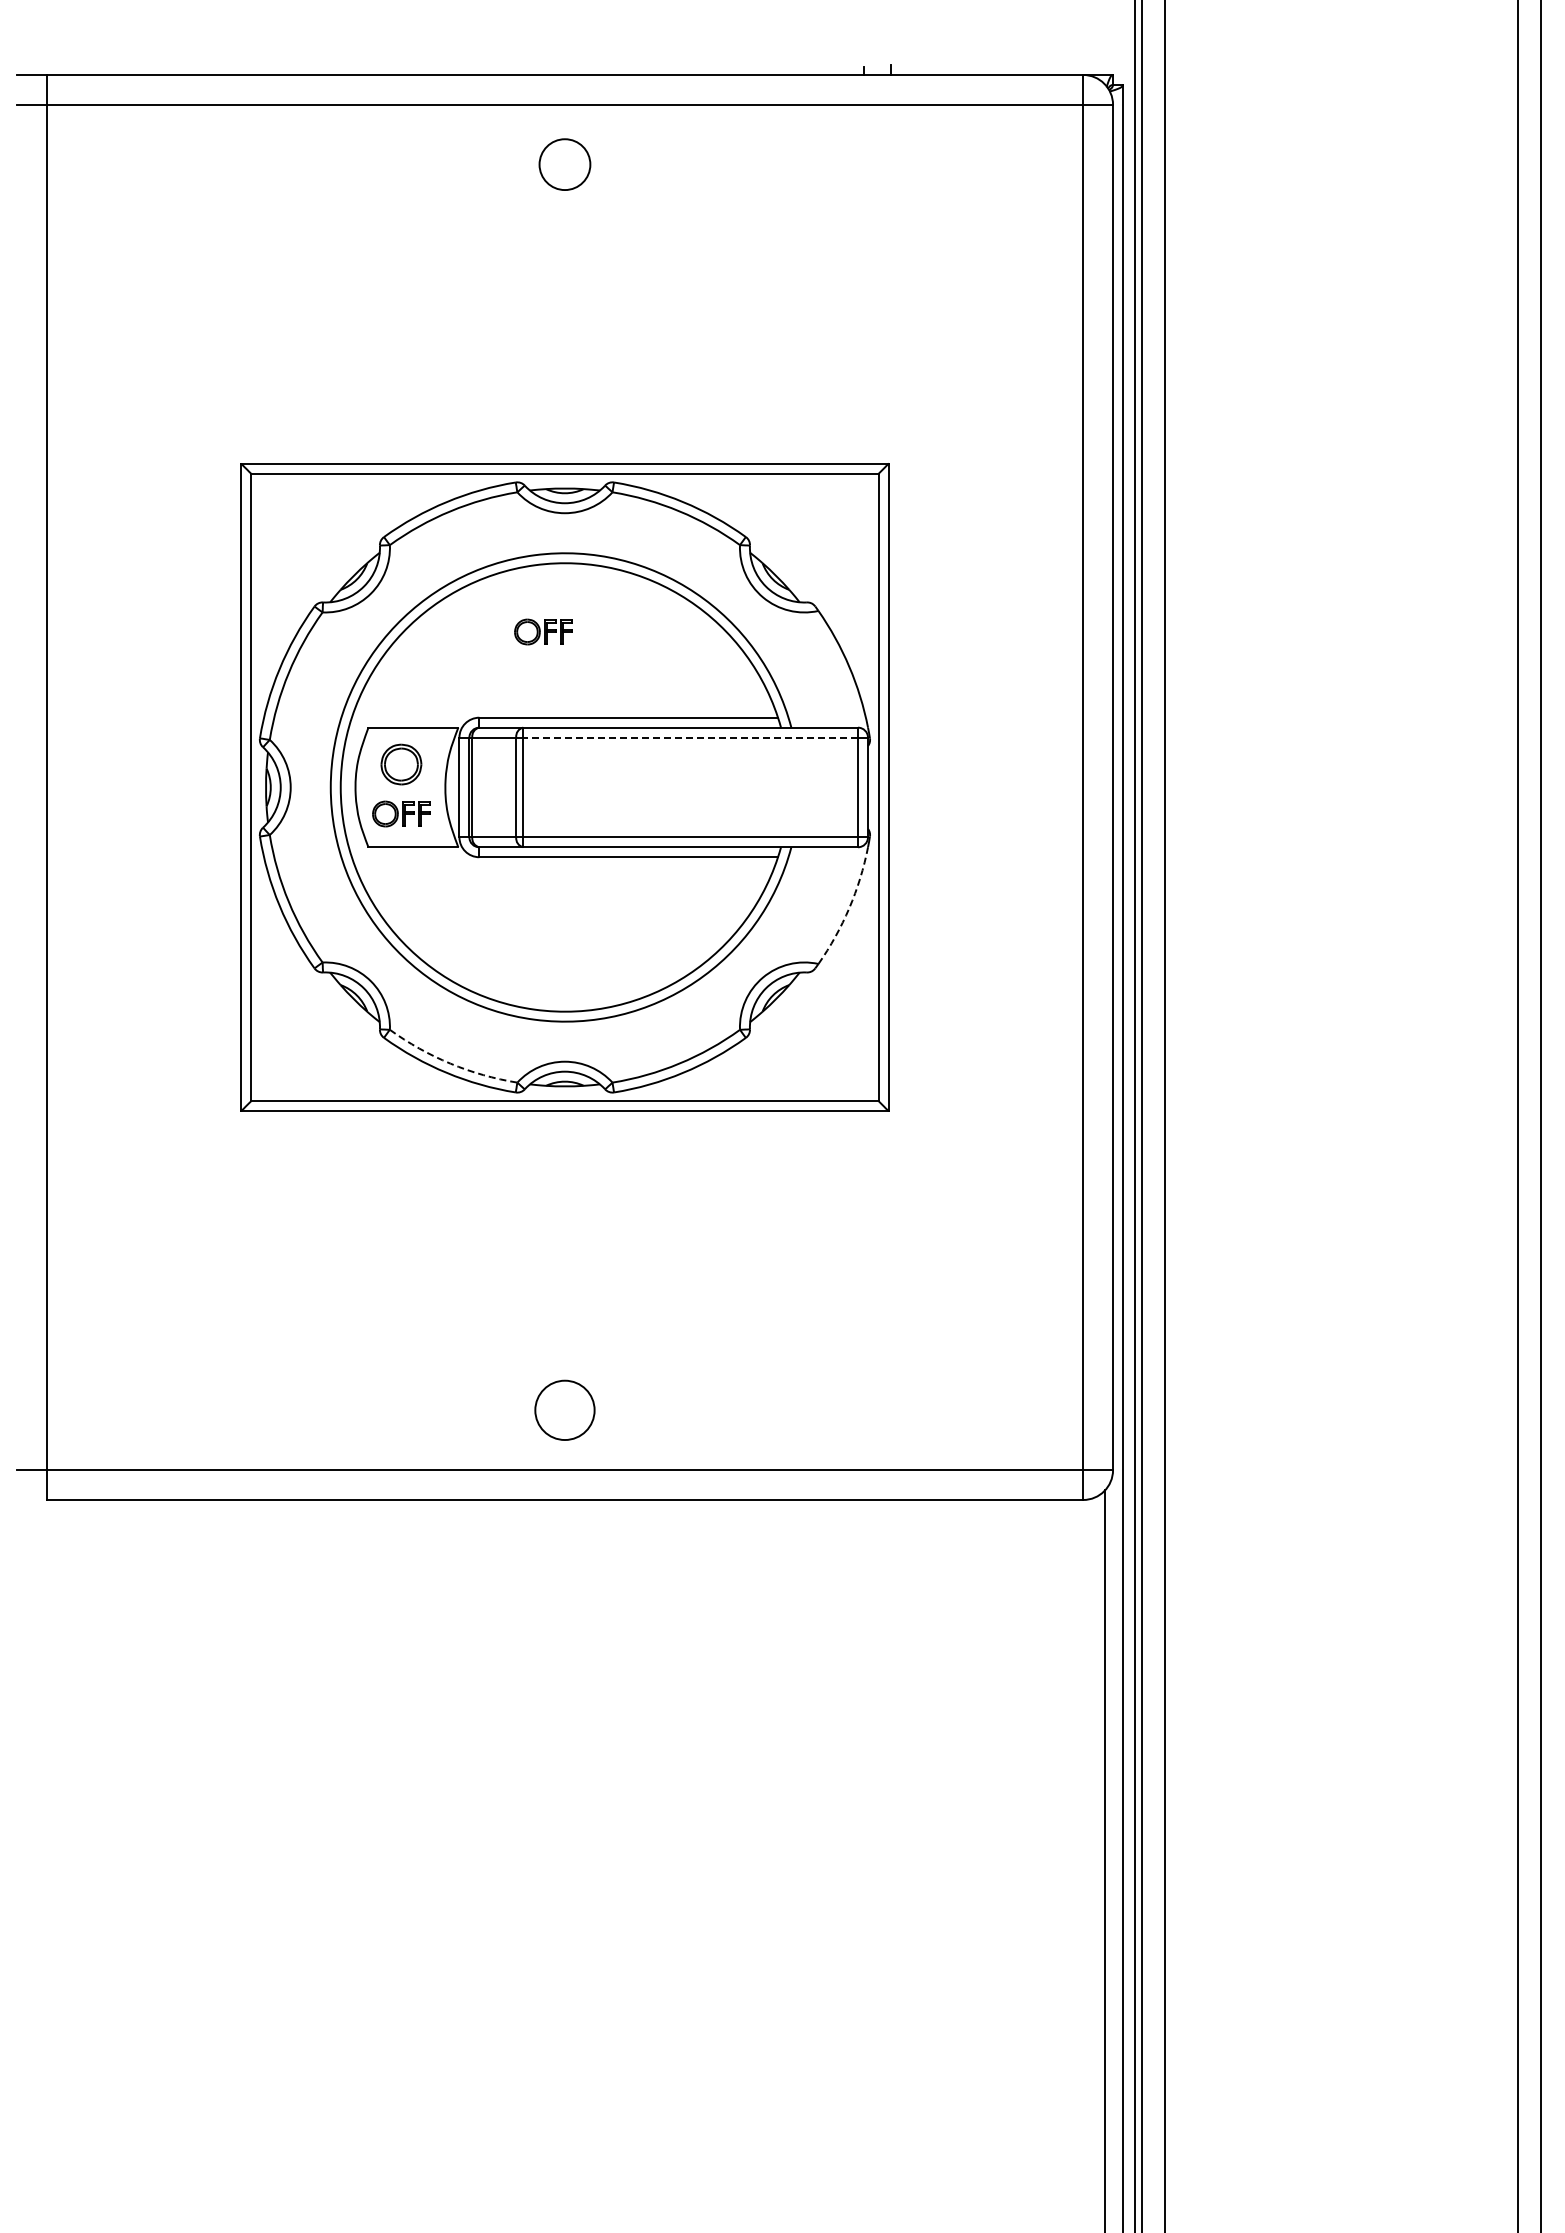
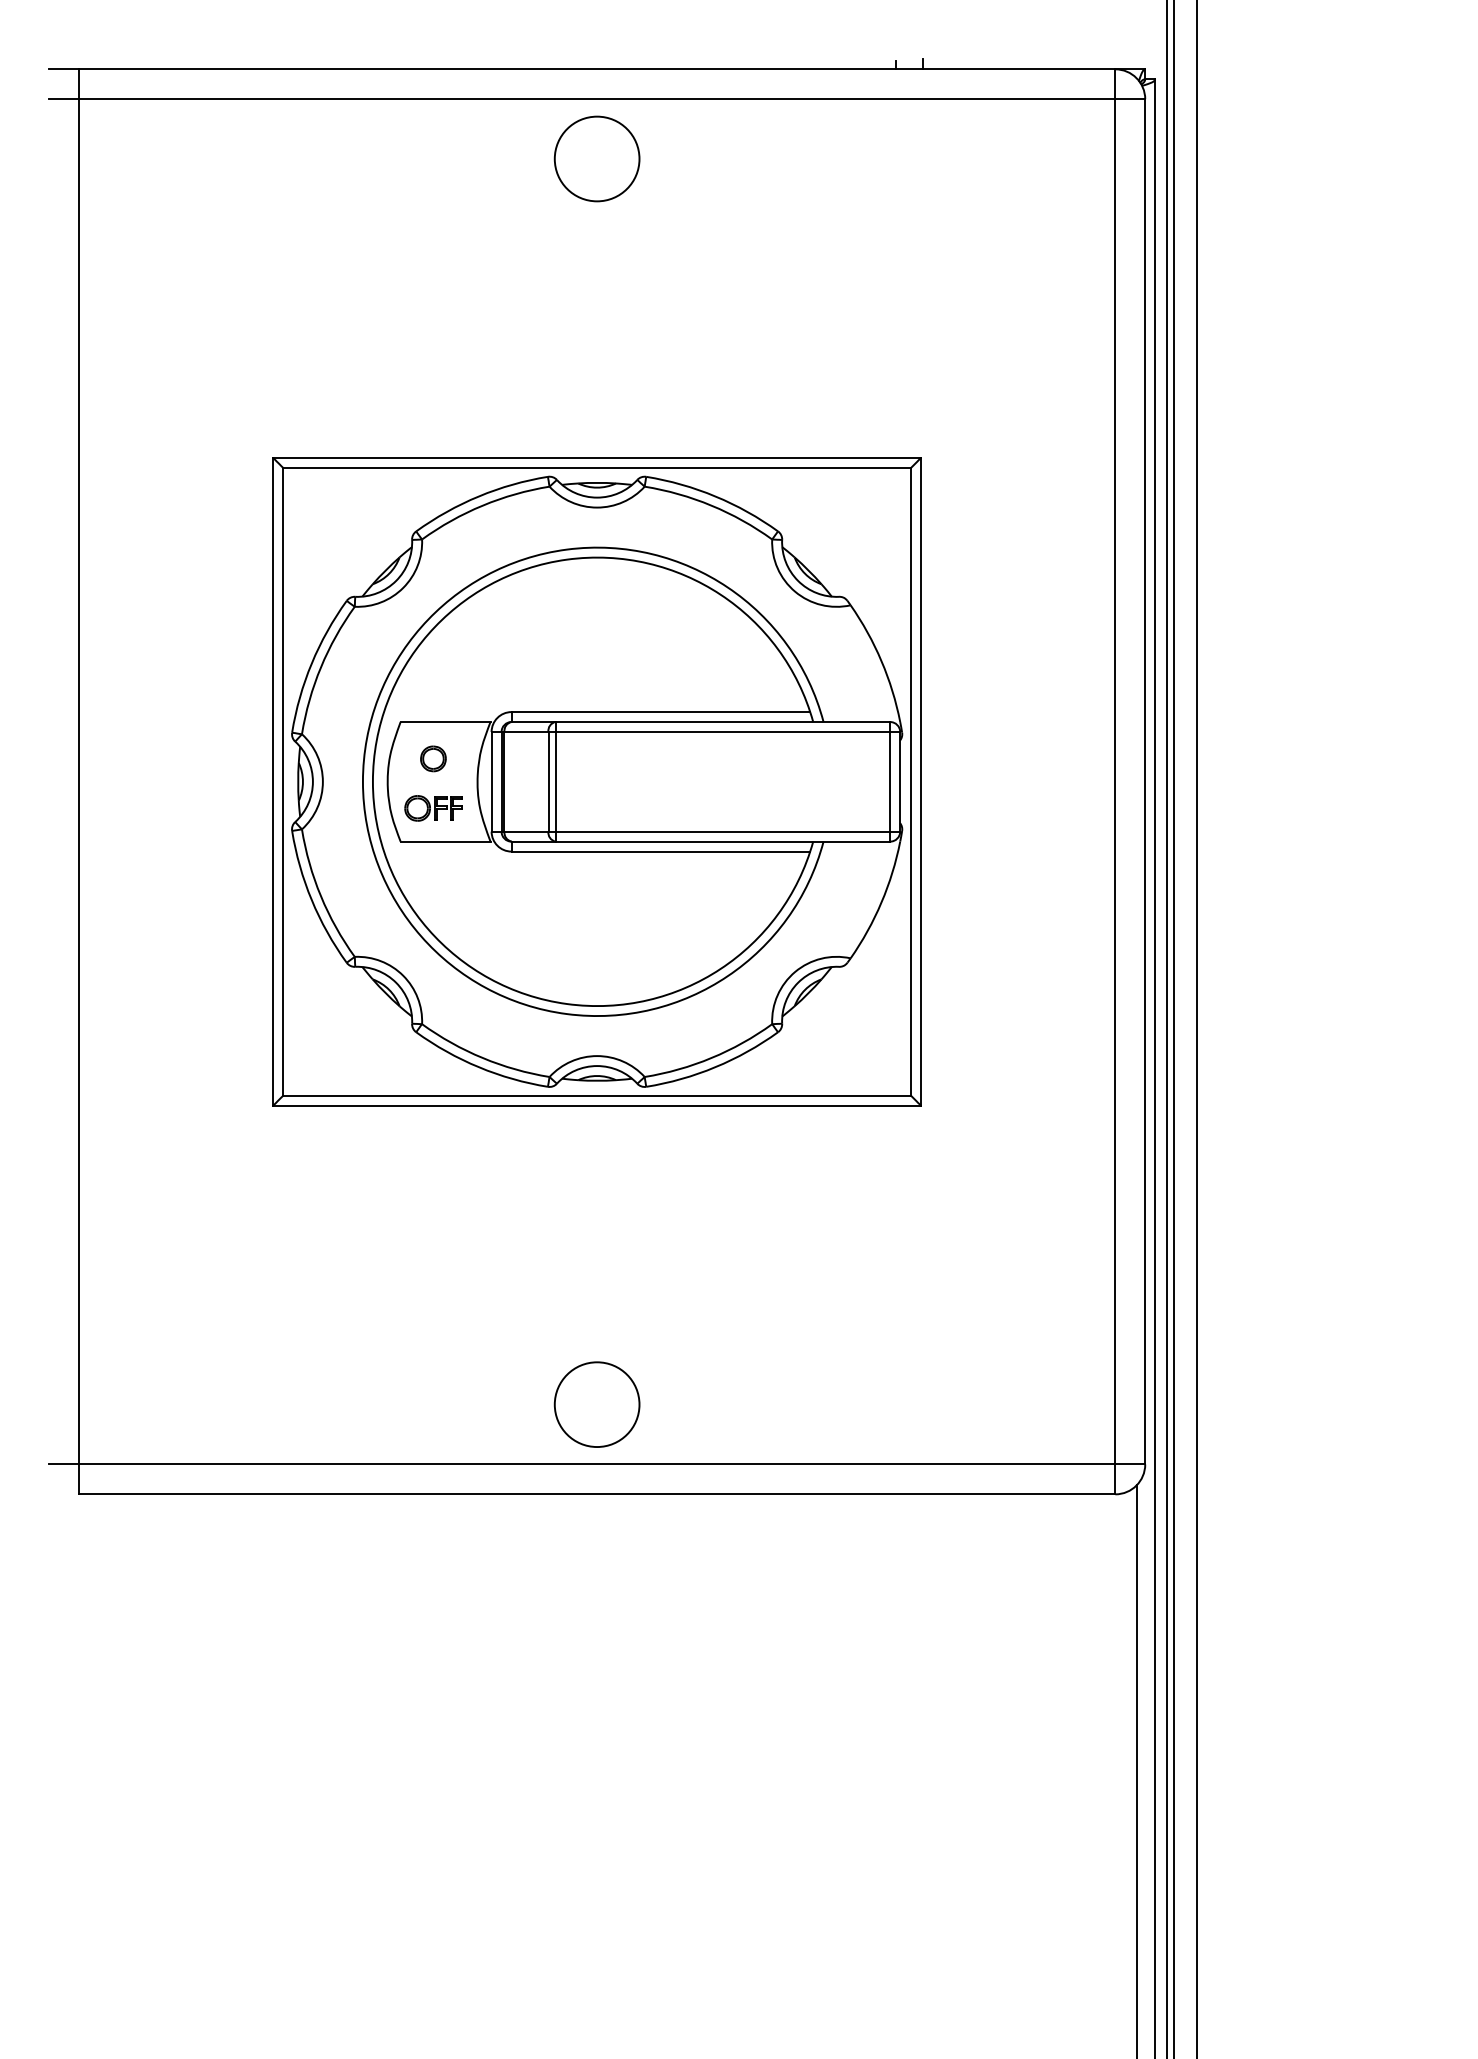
circle: (564, 164) -> (596, 158), size x1.67
part: (543, 631) -> (575, 625), removed
line: (690, 737) -> (722, 731), dashed -> solid
part: (400, 764) -> (432, 758), size x0.62
arc: (849, 908) -> (881, 902), dashed -> solid
arc: (450, 1063) -> (482, 1057), dashed -> solid
circle: (564, 1410) -> (596, 1404), size x1.43

